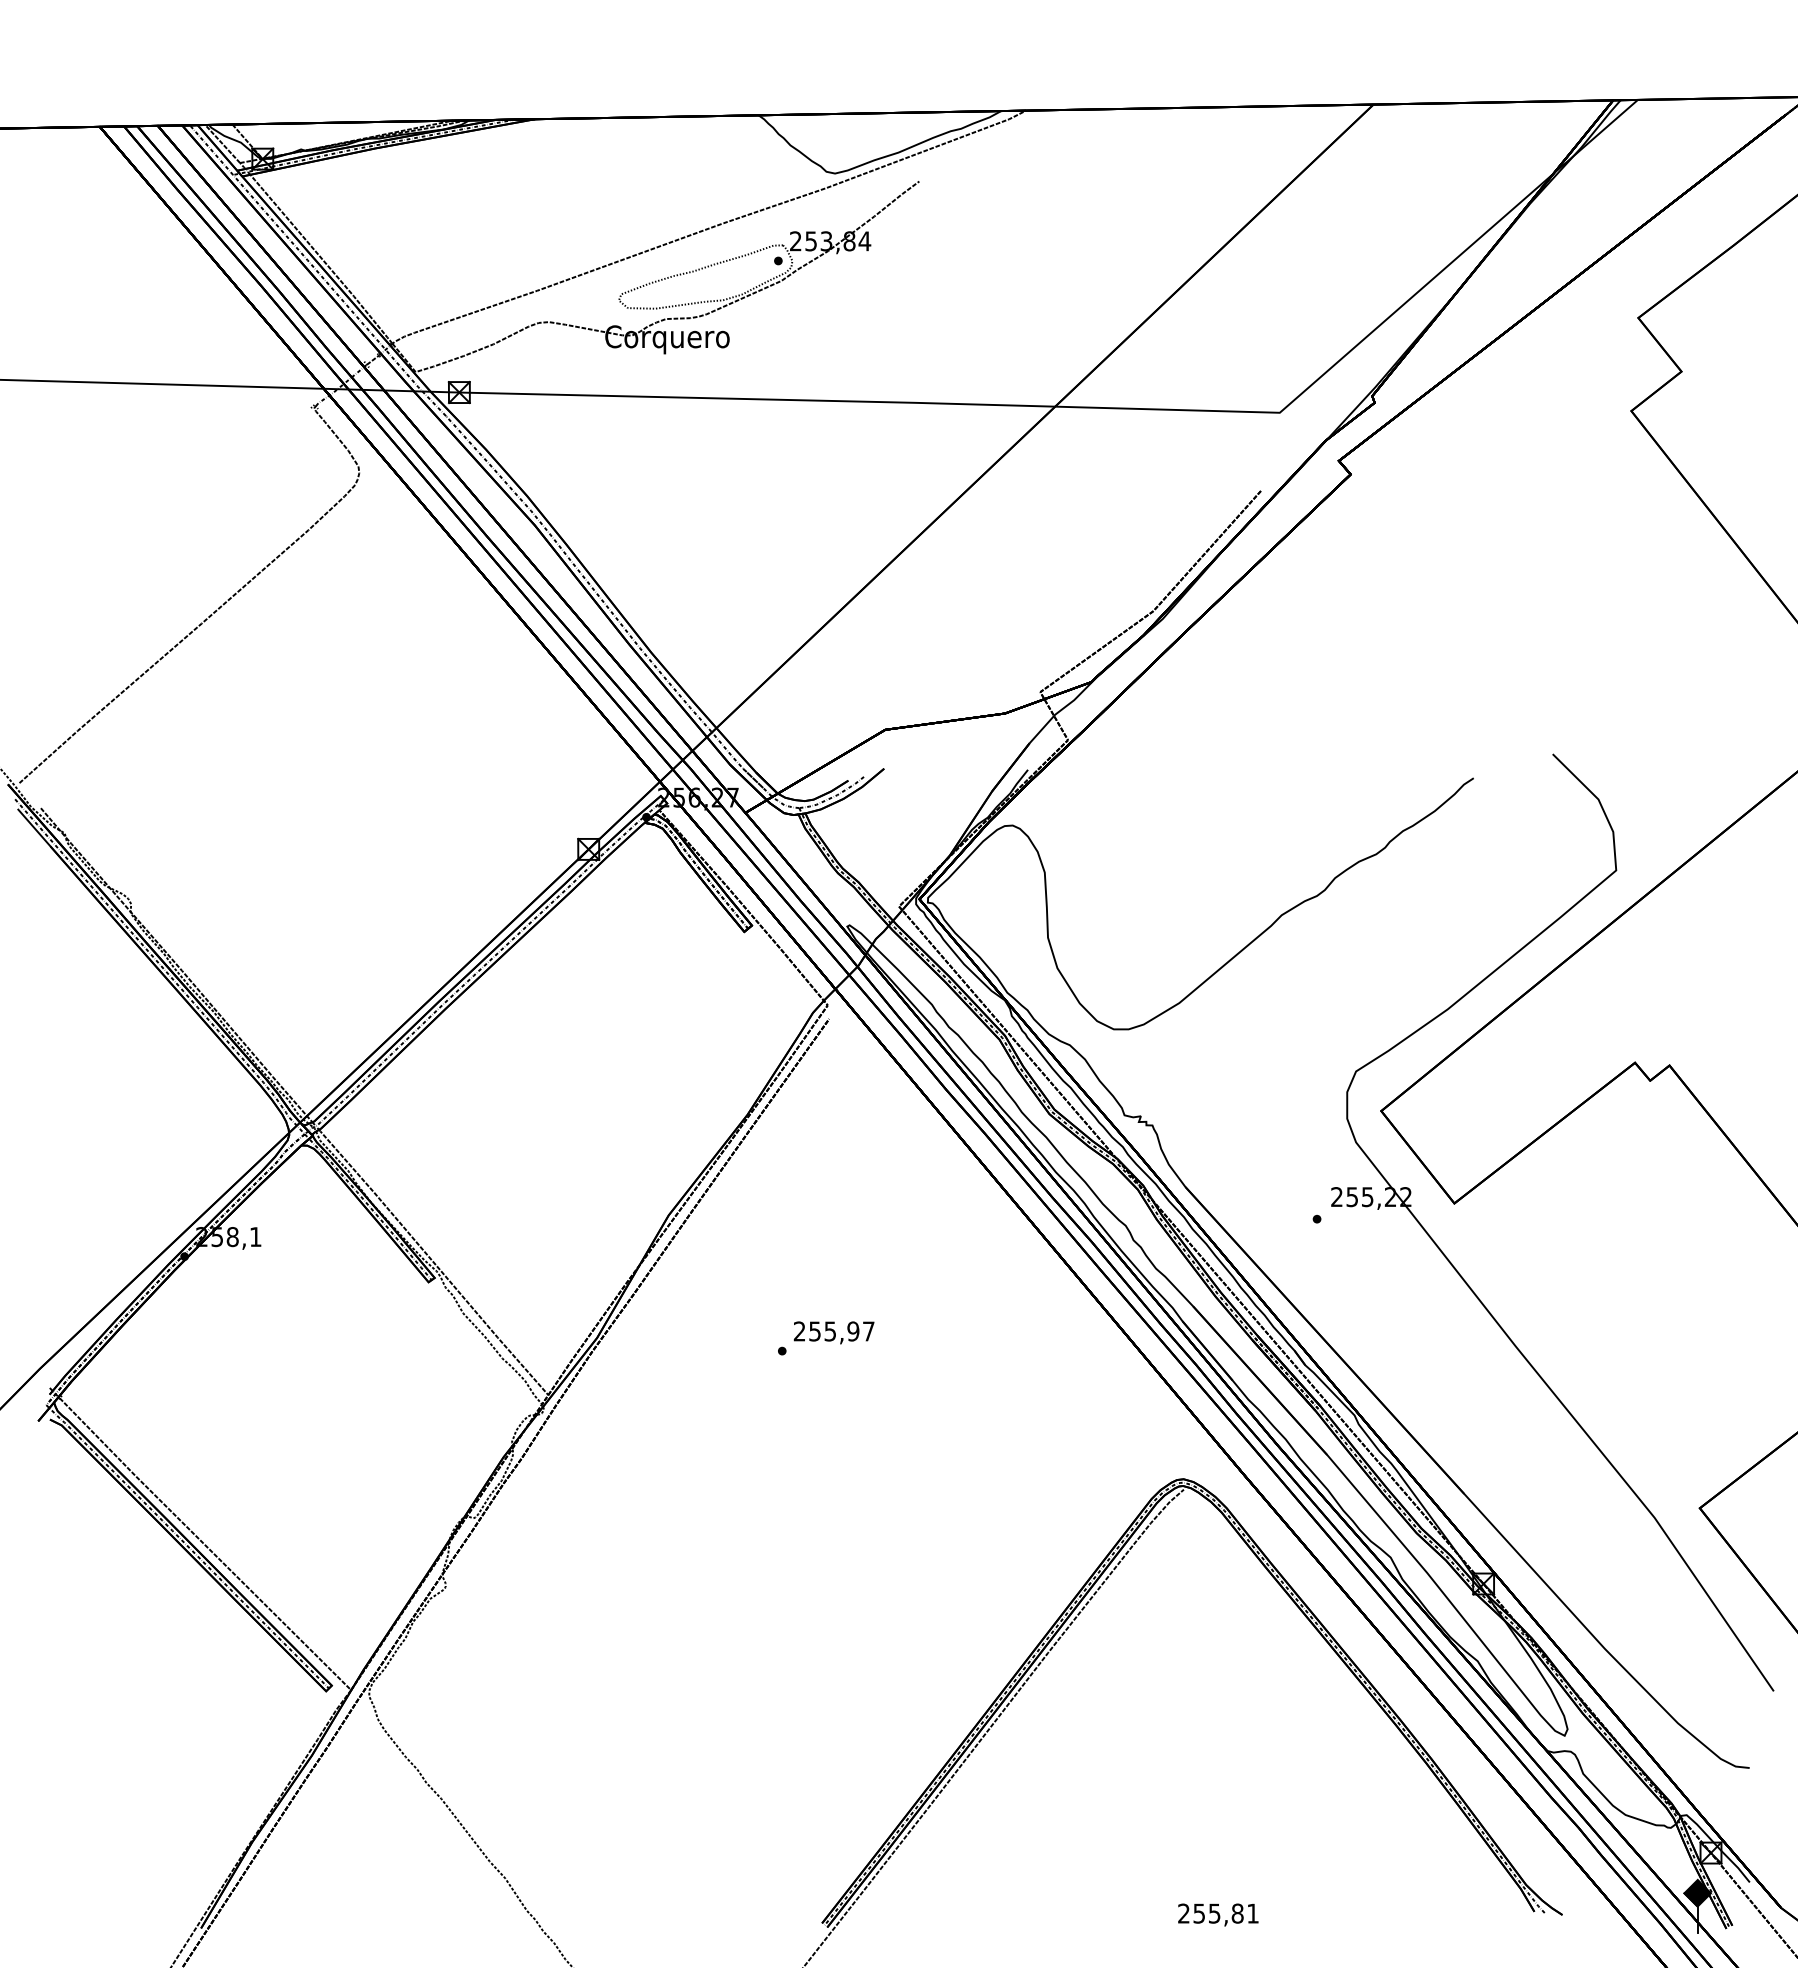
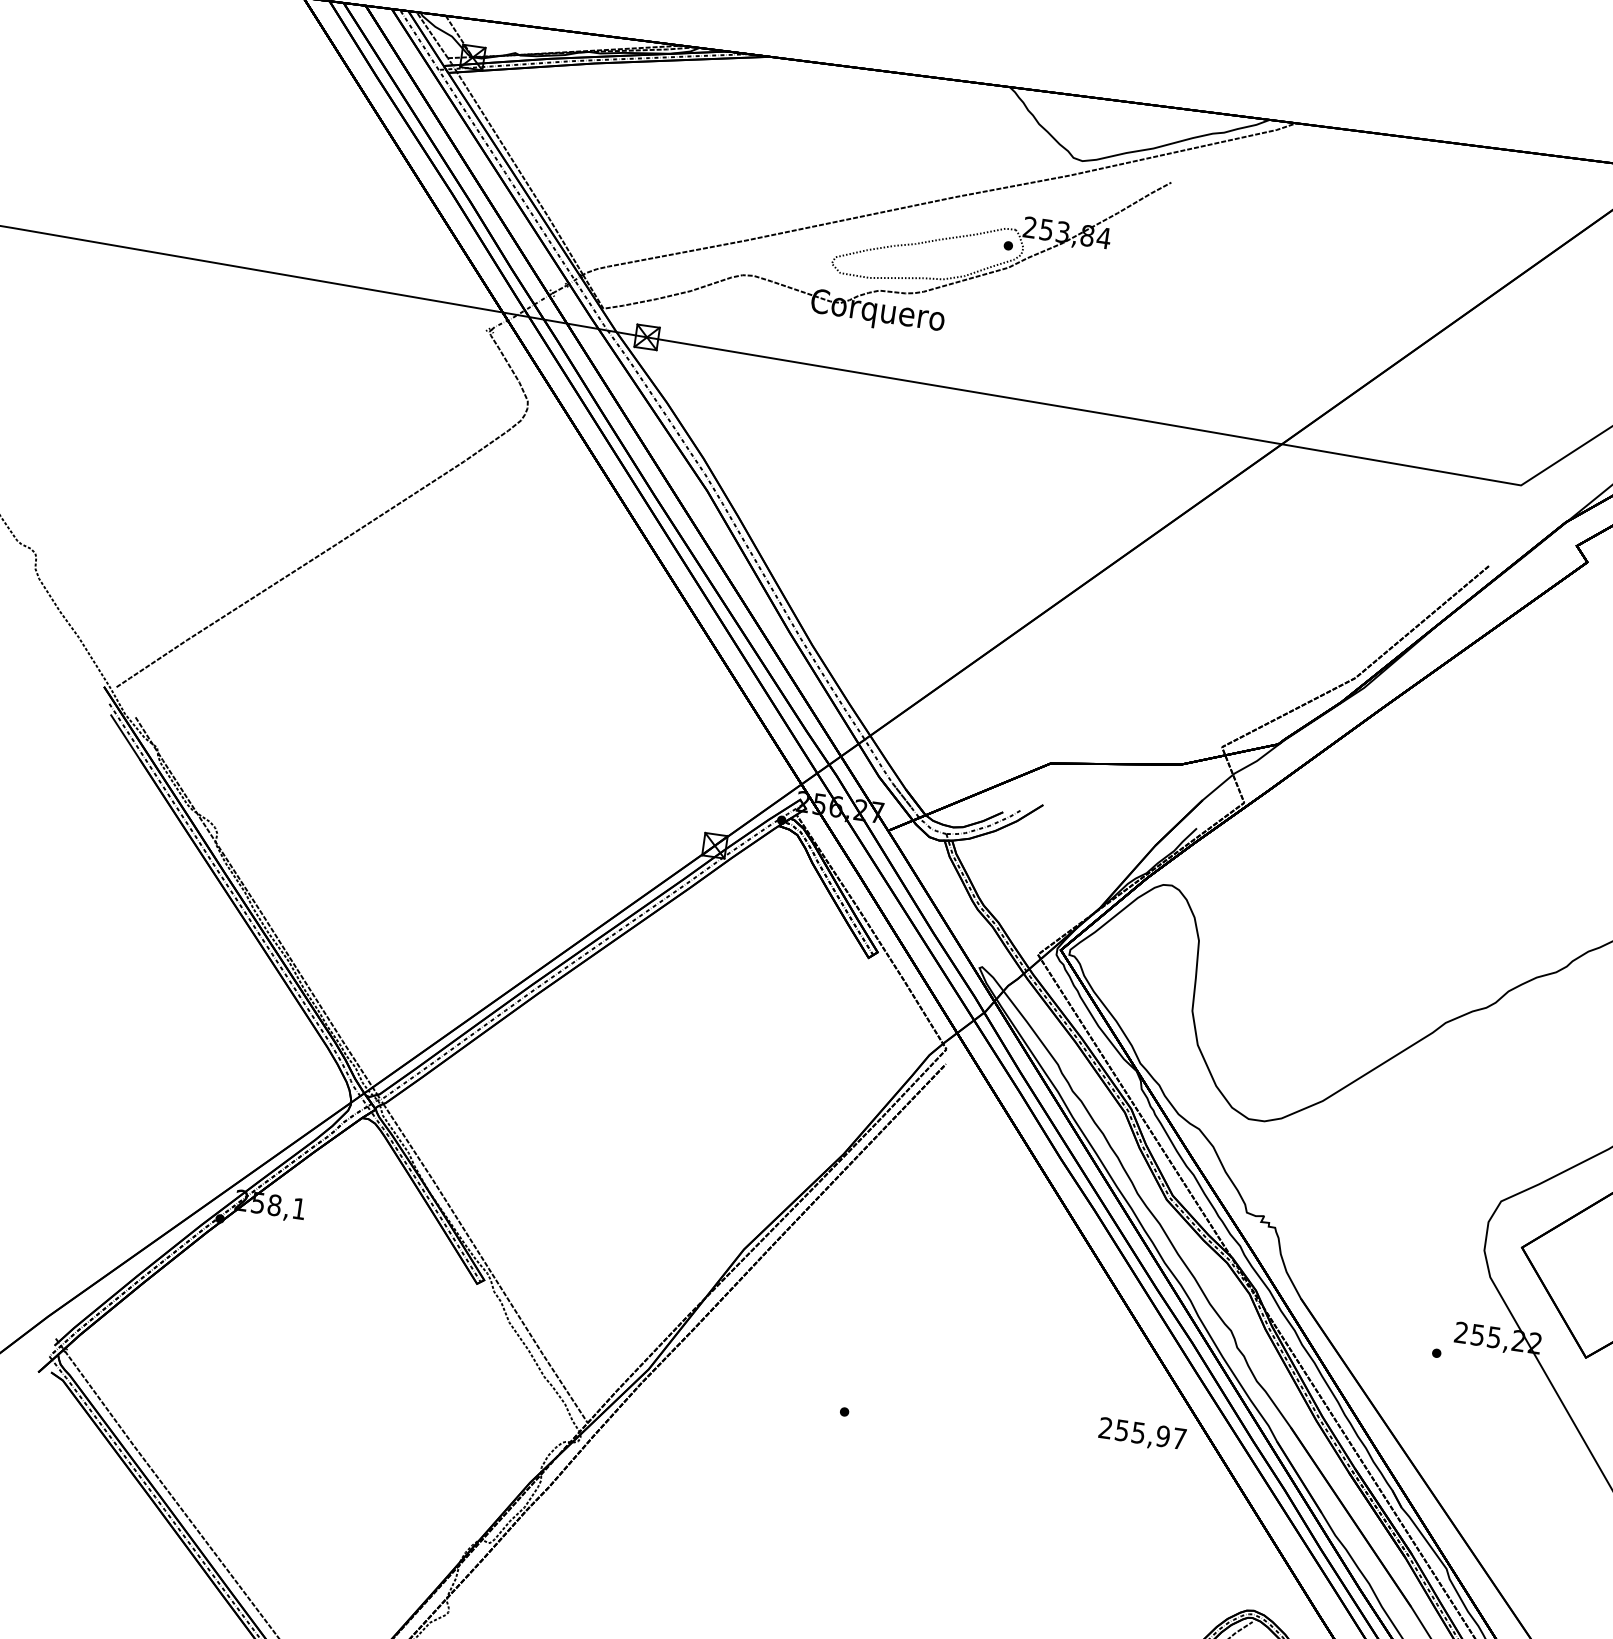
text: (833, 1332) -> (1141, 1434), moved

